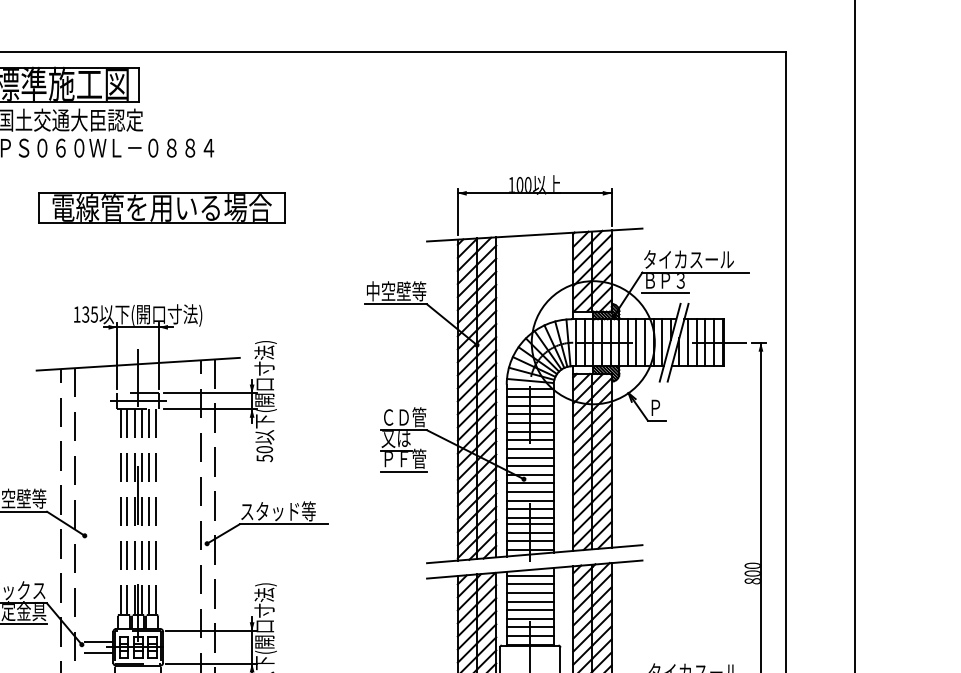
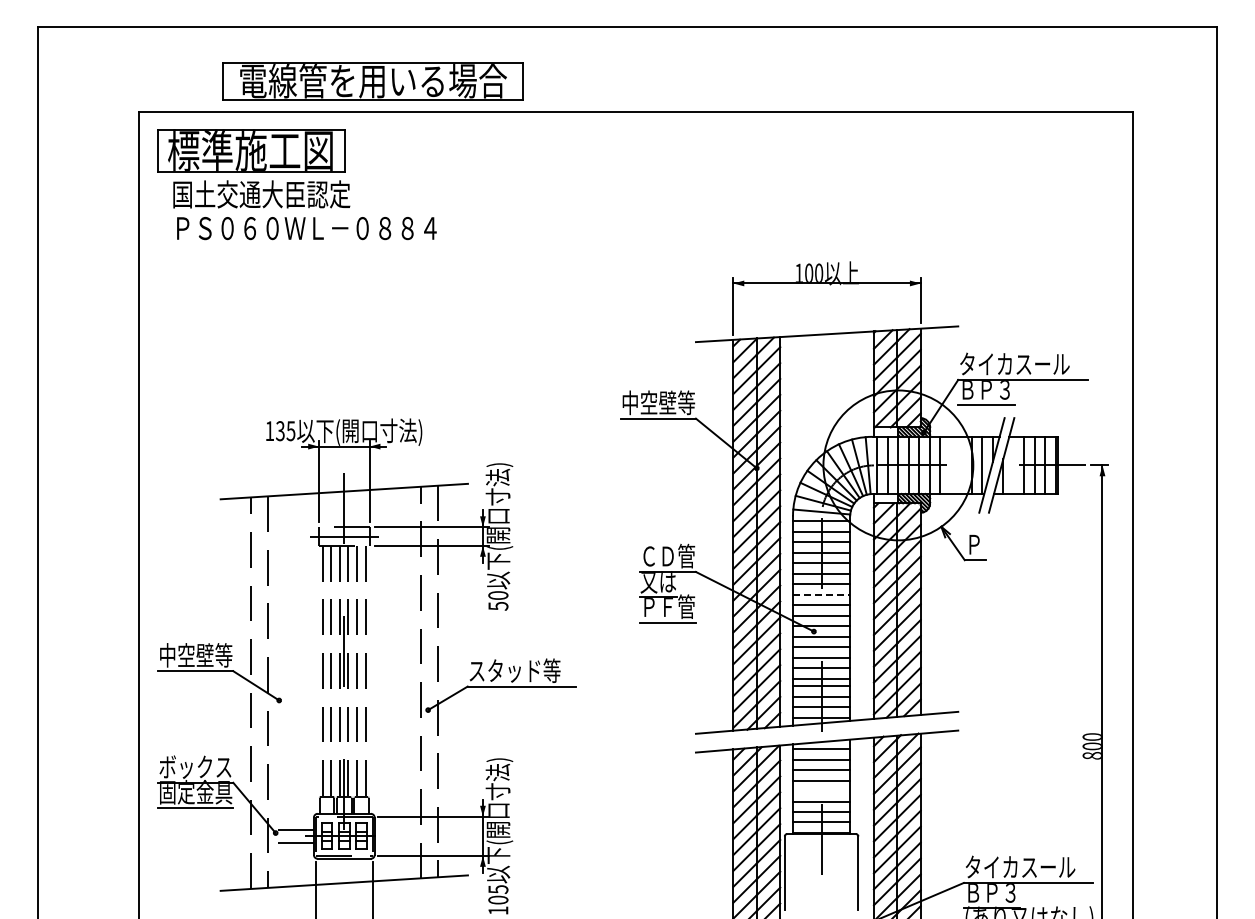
part: (161, 208) -> (372, 81), moved
line: (636, 341) -> (950, 464), removed
line: (645, 341) -> (961, 464), removed
line: (687, 341) -> (1013, 464), removed
line: (530, 448) -> (821, 594), solid -> dashed
line: (530, 610) -> (821, 791), removed

